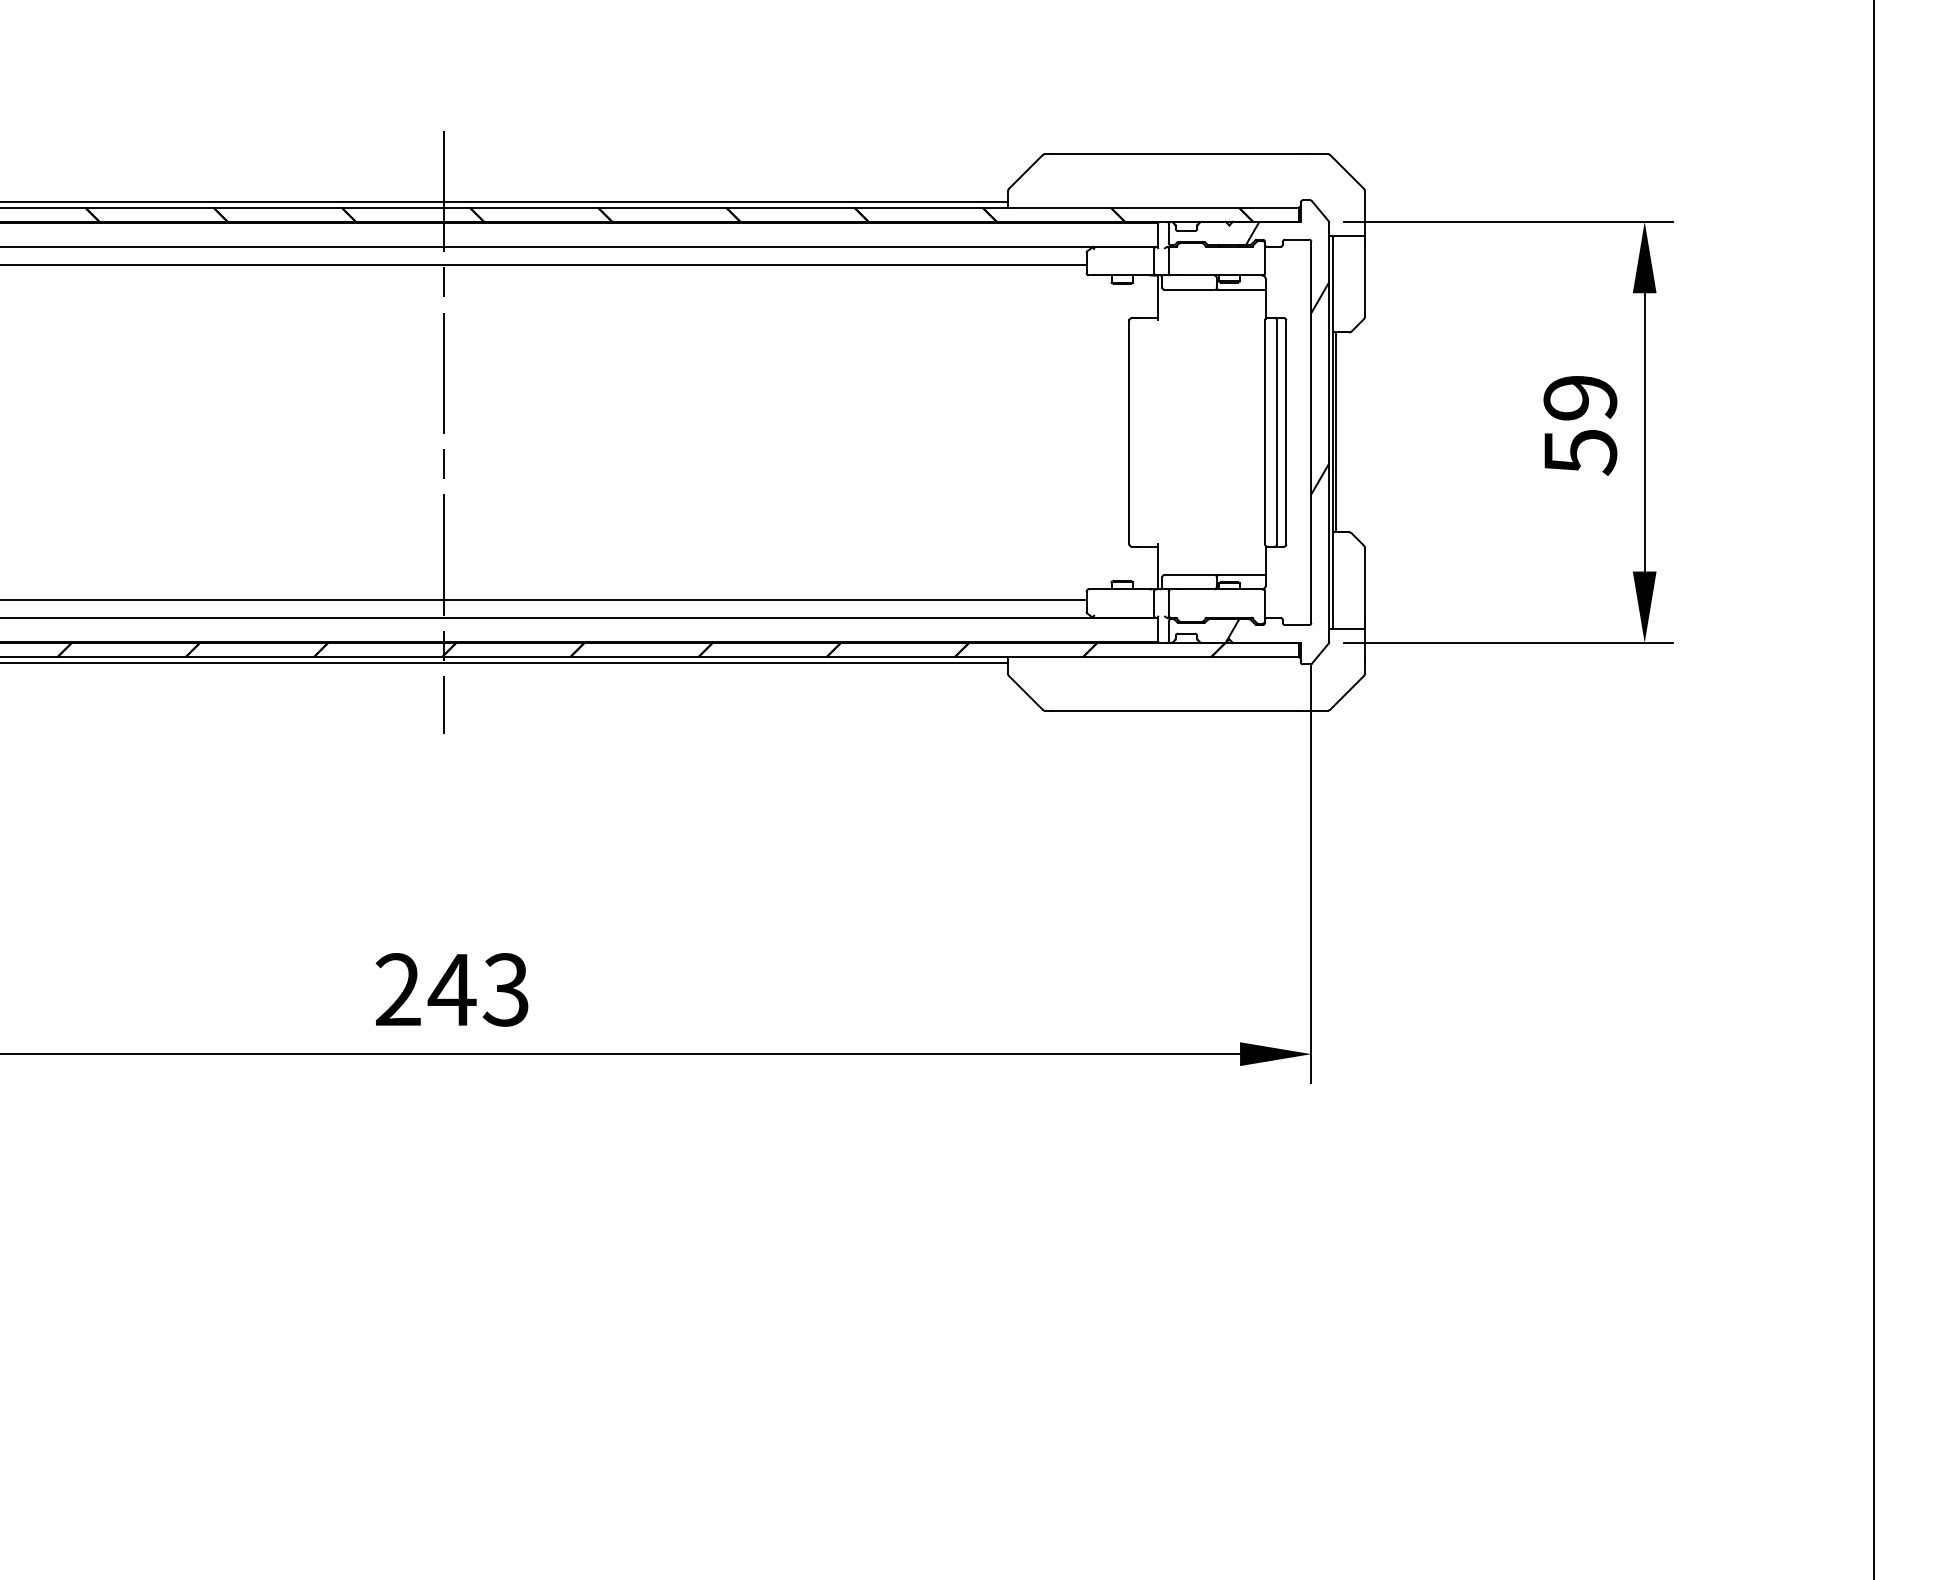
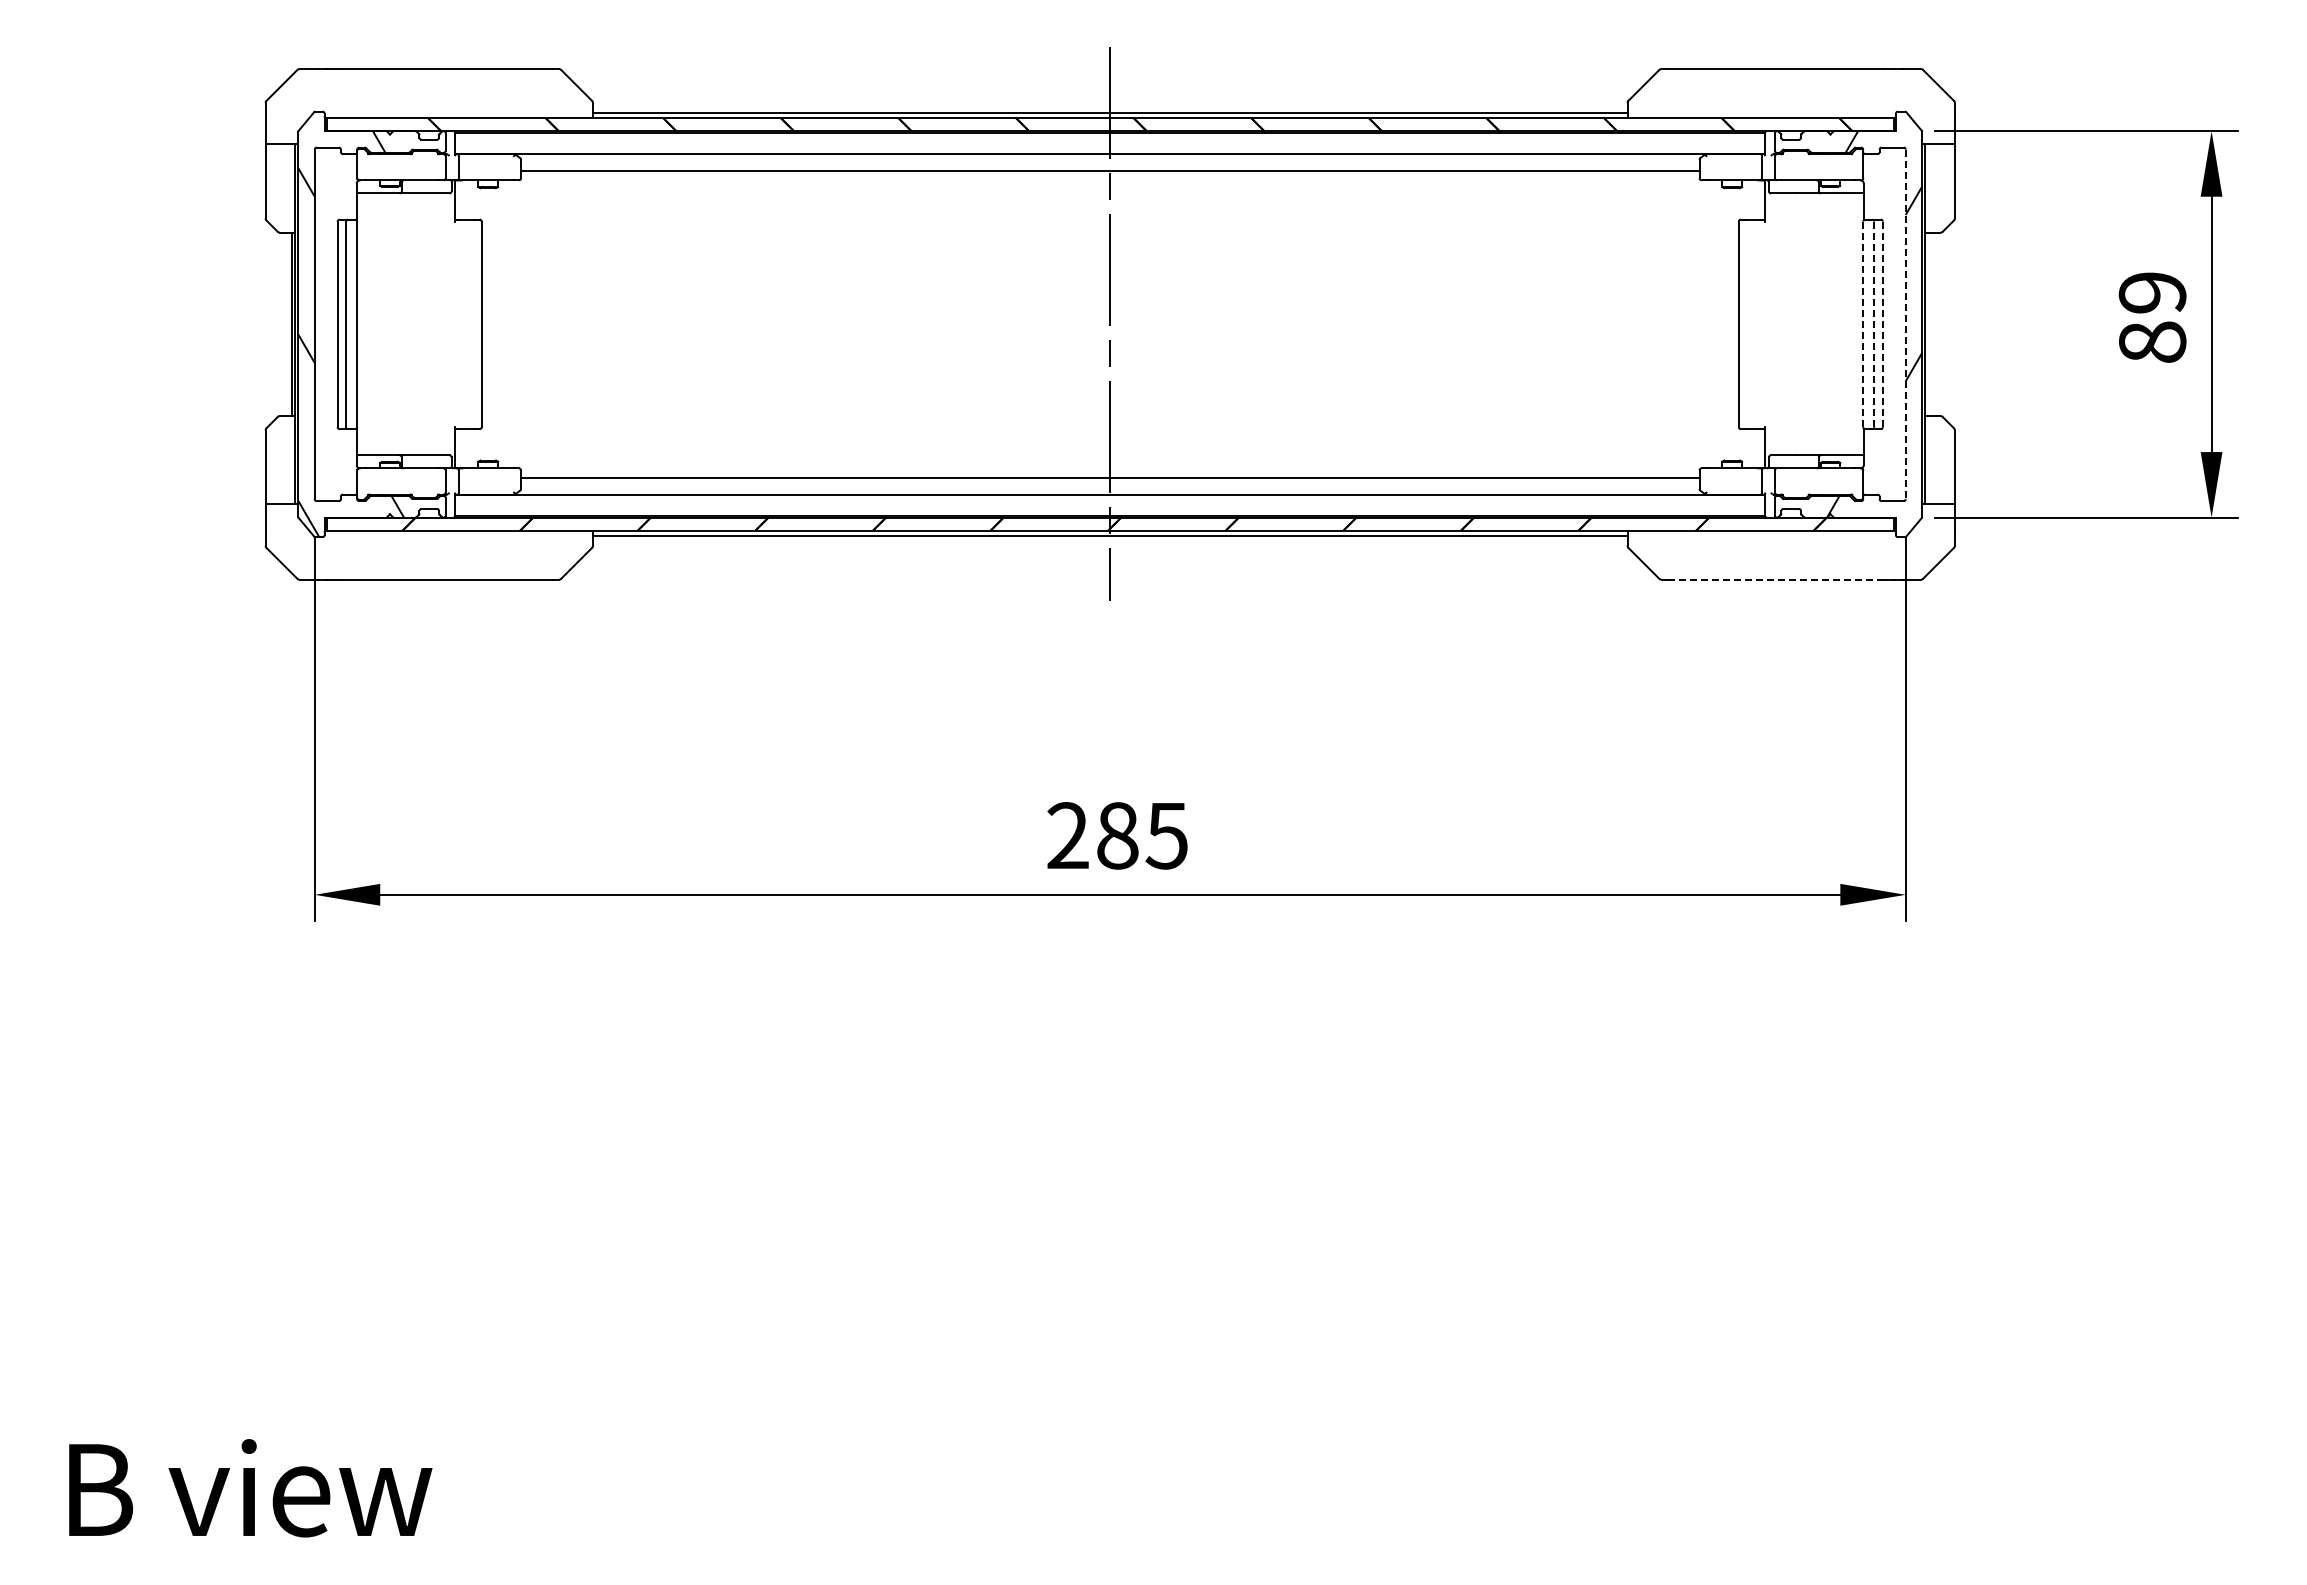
line: (1265, 432) -> (1863, 324), solid -> dashed
line: (1277, 432) -> (1874, 324), solid -> dashed
line: (1286, 432) -> (1882, 324), solid -> dashed
line: (1311, 432) -> (1905, 324), solid -> dashed
line: (1336, 432) -> (1928, 324), removed
text: (1580, 452) -> (2152, 342), 59 -> 89
line: (1170, 710) -> (1776, 579), solid -> dashed
text: (478, 989) -> (1141, 835), 243 -> 285

